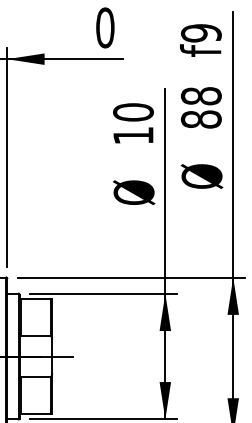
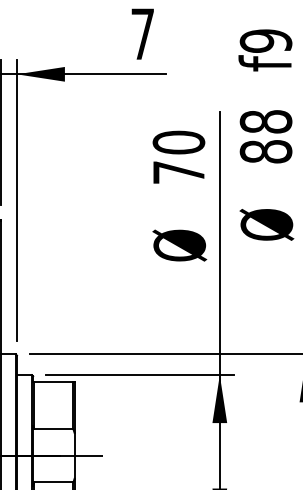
text: (105, 27) -> (143, 33), 0 -> 7
text: (133, 135) -> (178, 172), 10 -> 70

